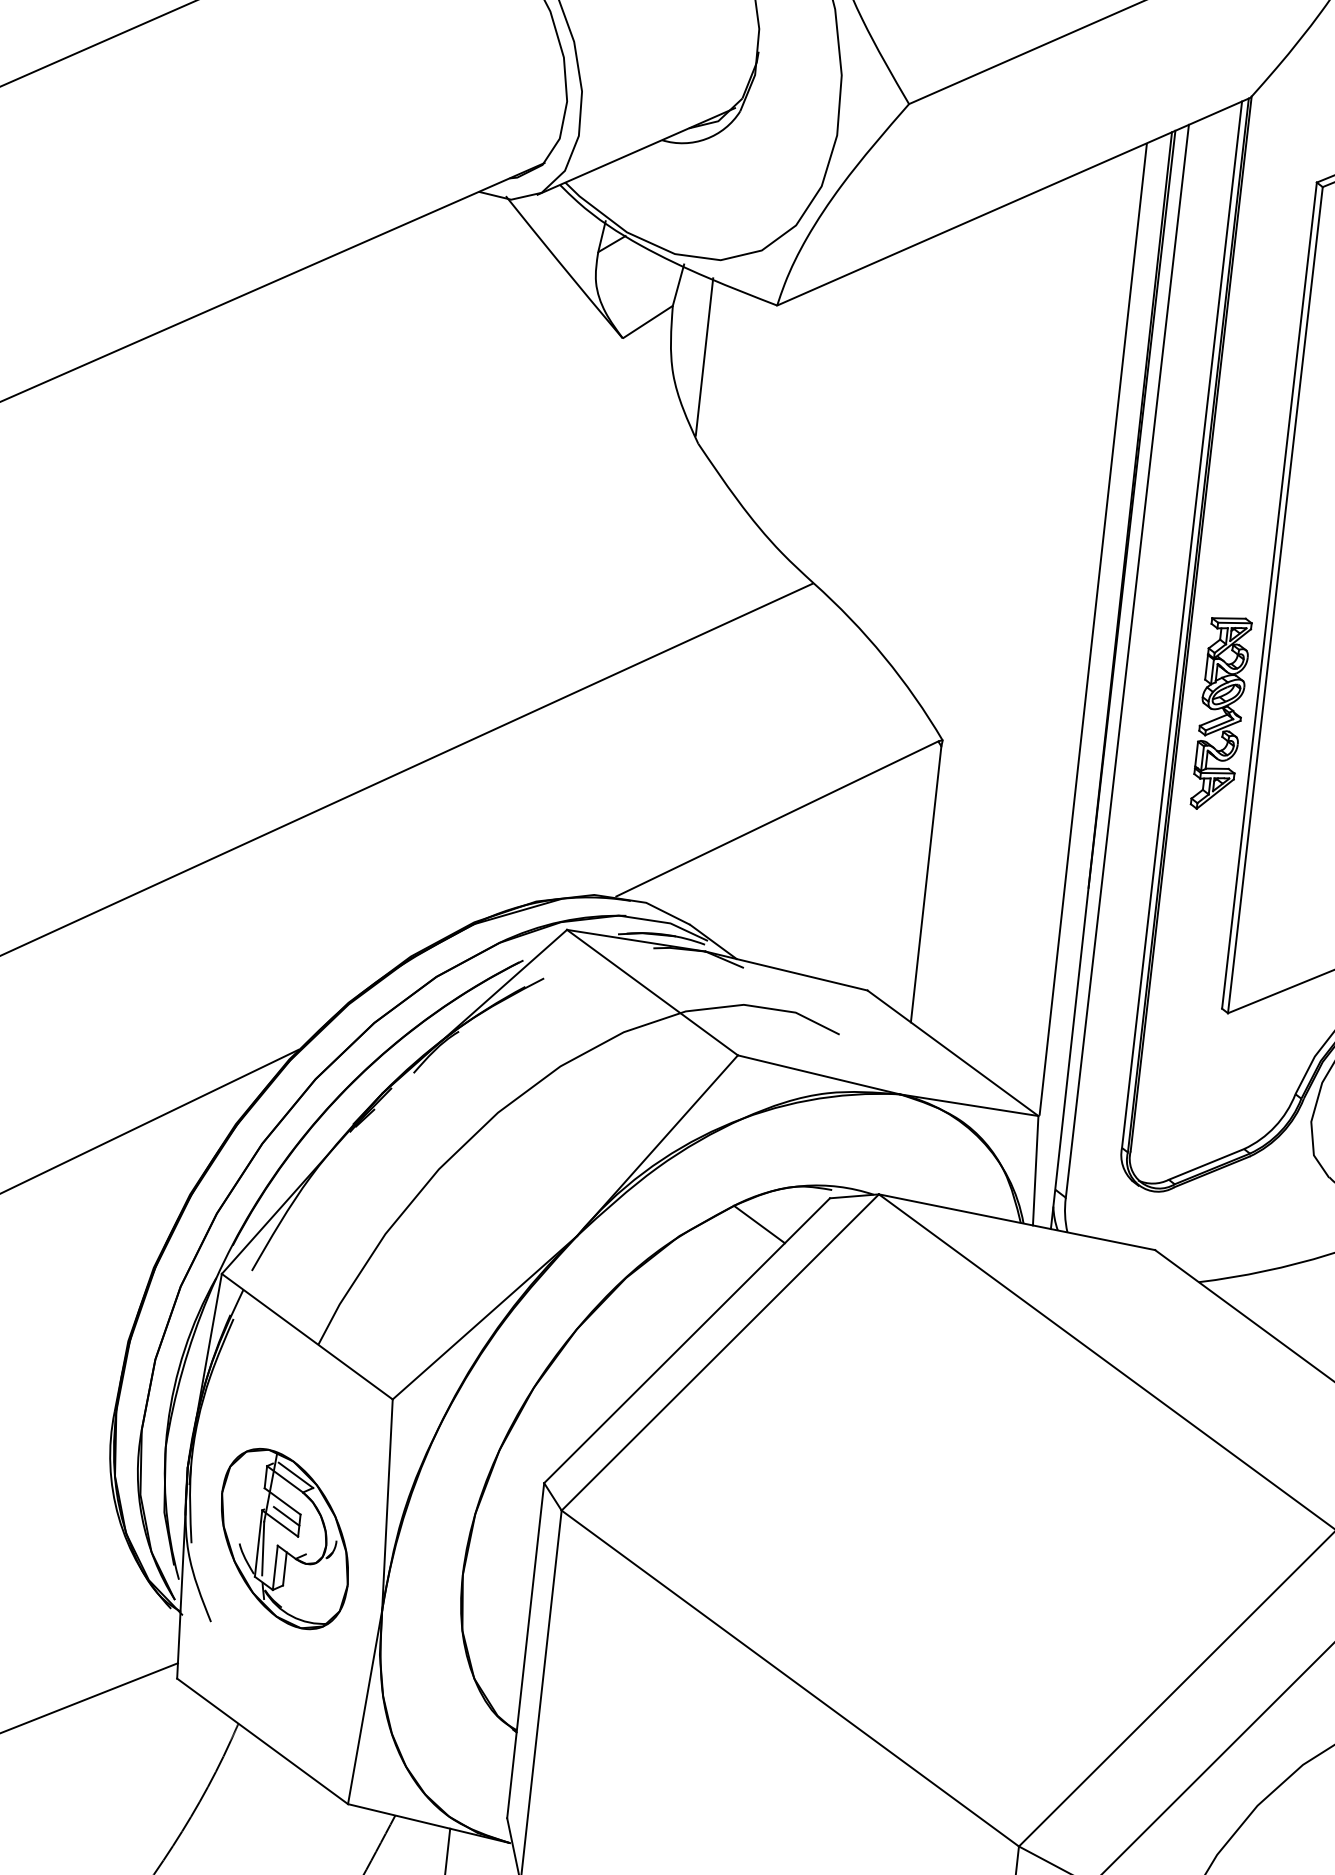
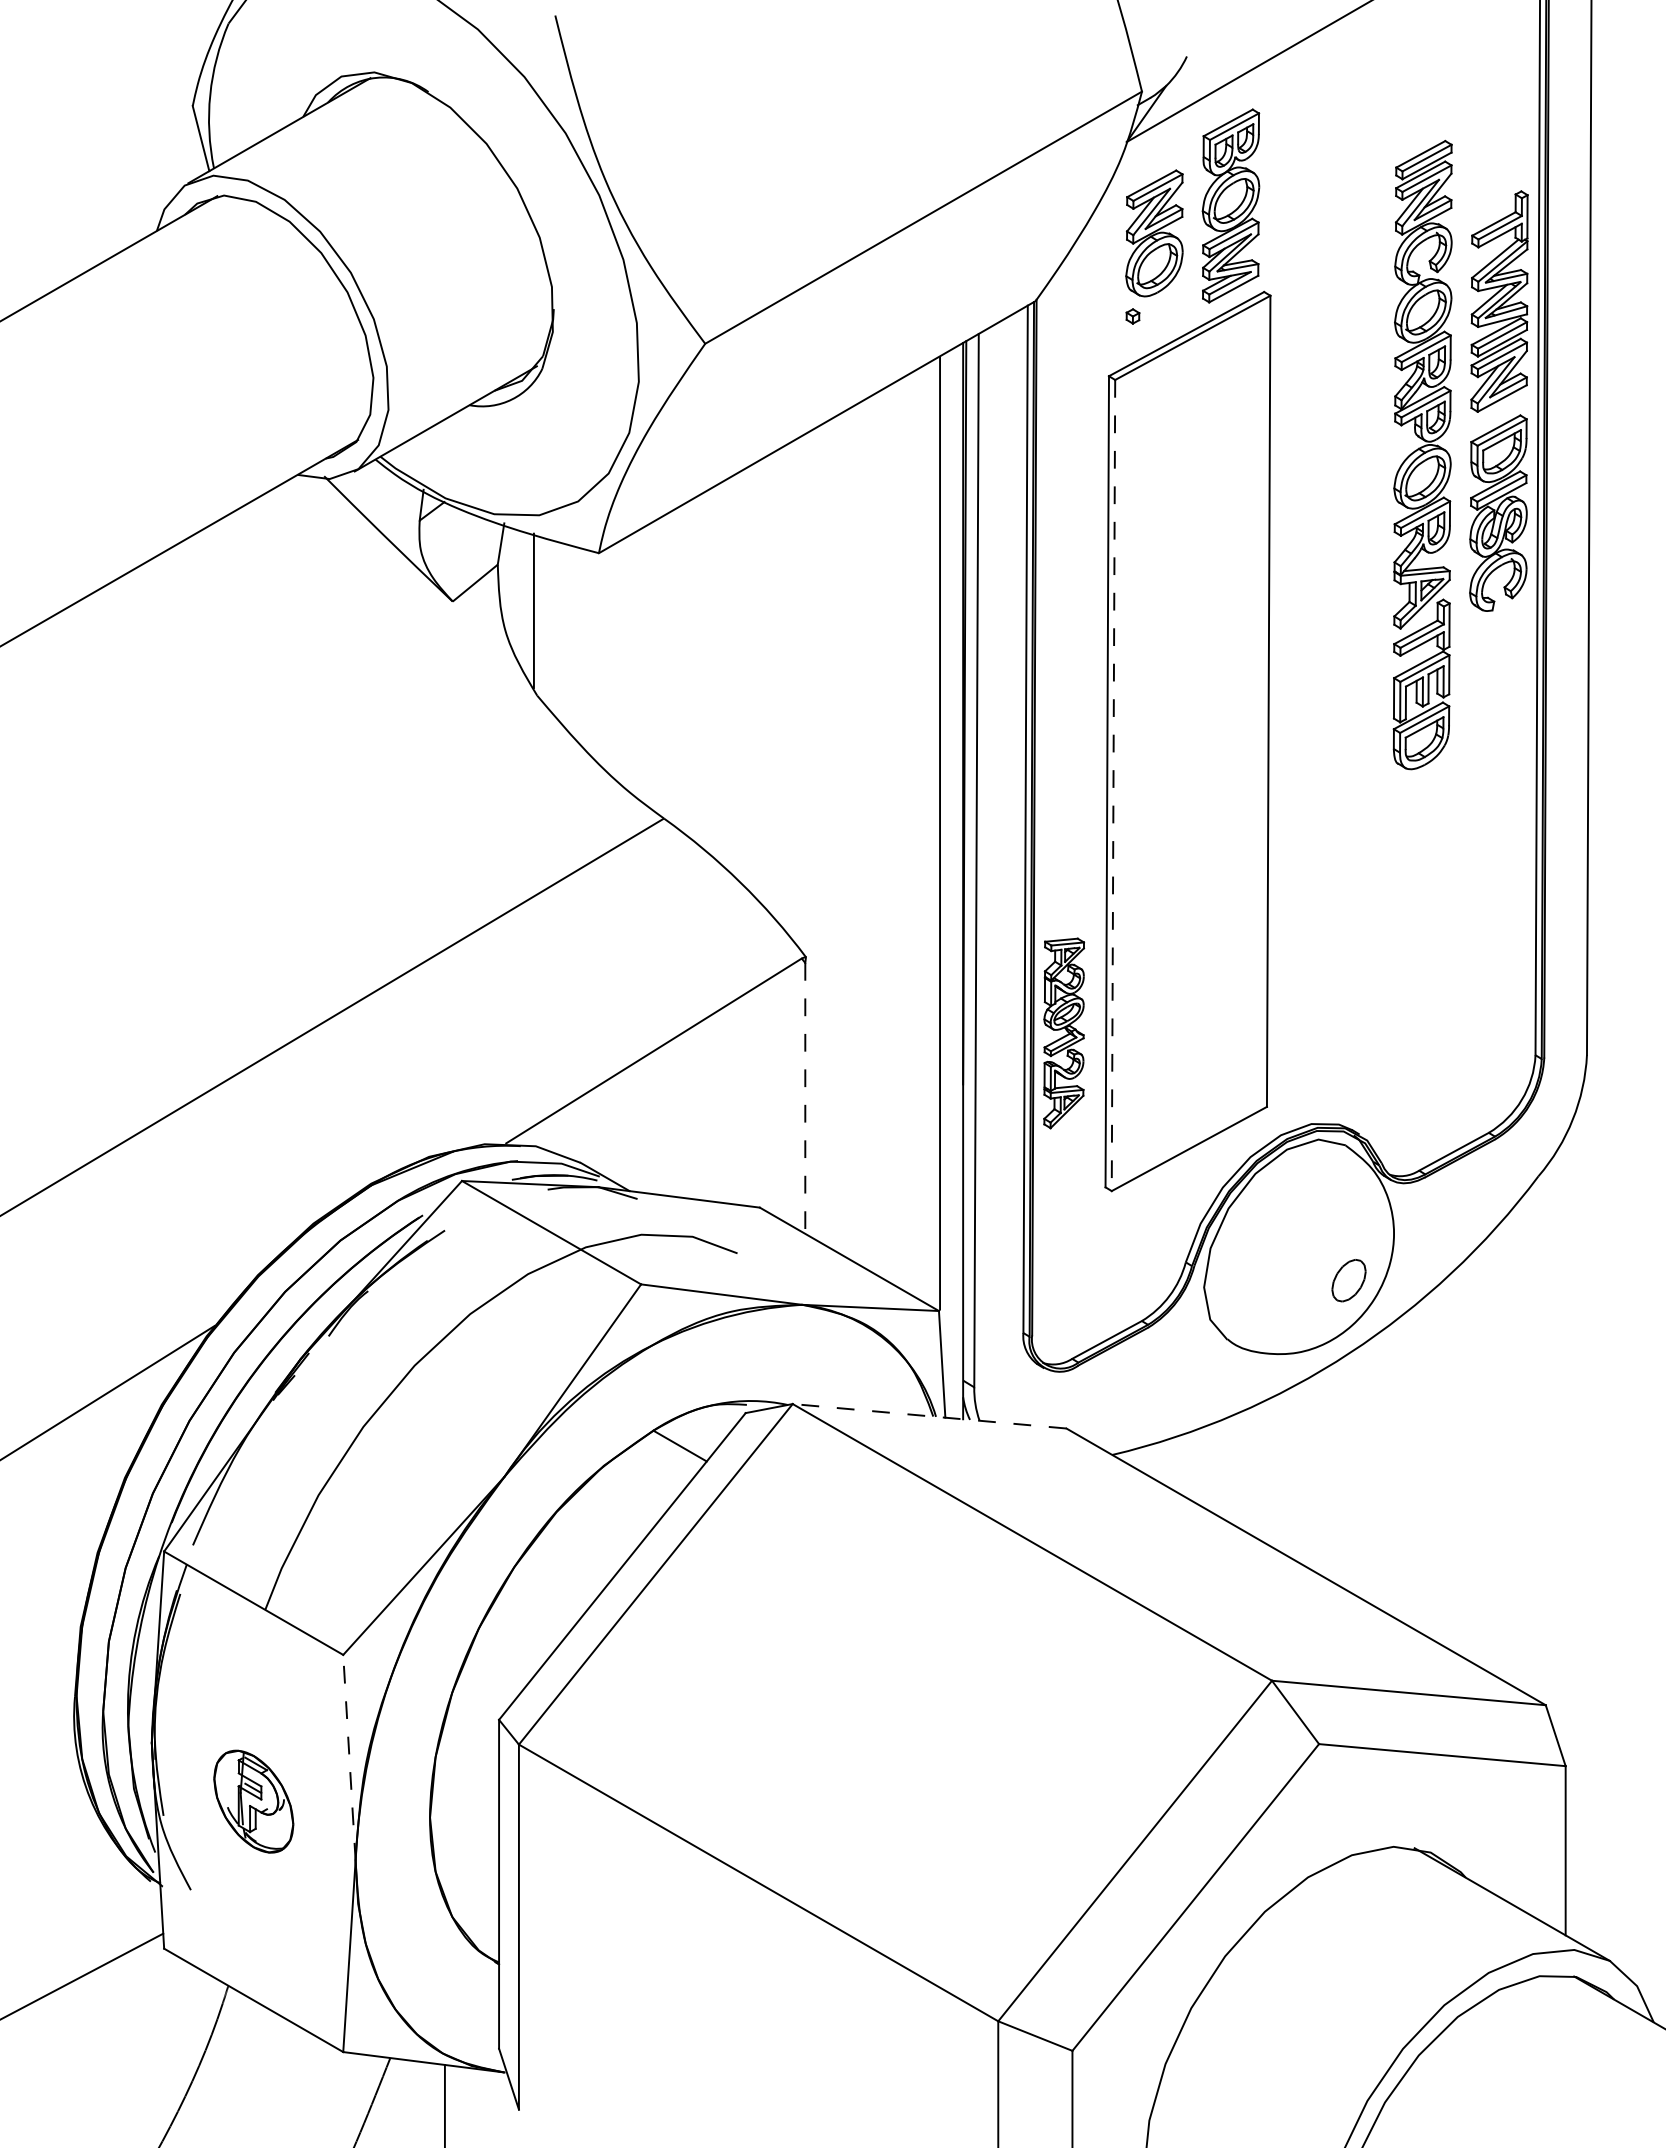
line: (1275, 600) -> (1113, 785), solid -> dashed
part: (1220, 713) -> (1063, 1033), moved
line: (926, 884) -> (805, 1098), solid -> dashed
line: (1016, 1222) -> (929, 1416), solid -> dashed
line: (387, 1504) -> (349, 1757), solid -> dashed
part: (284, 1538) -> (253, 1801), size x0.6

